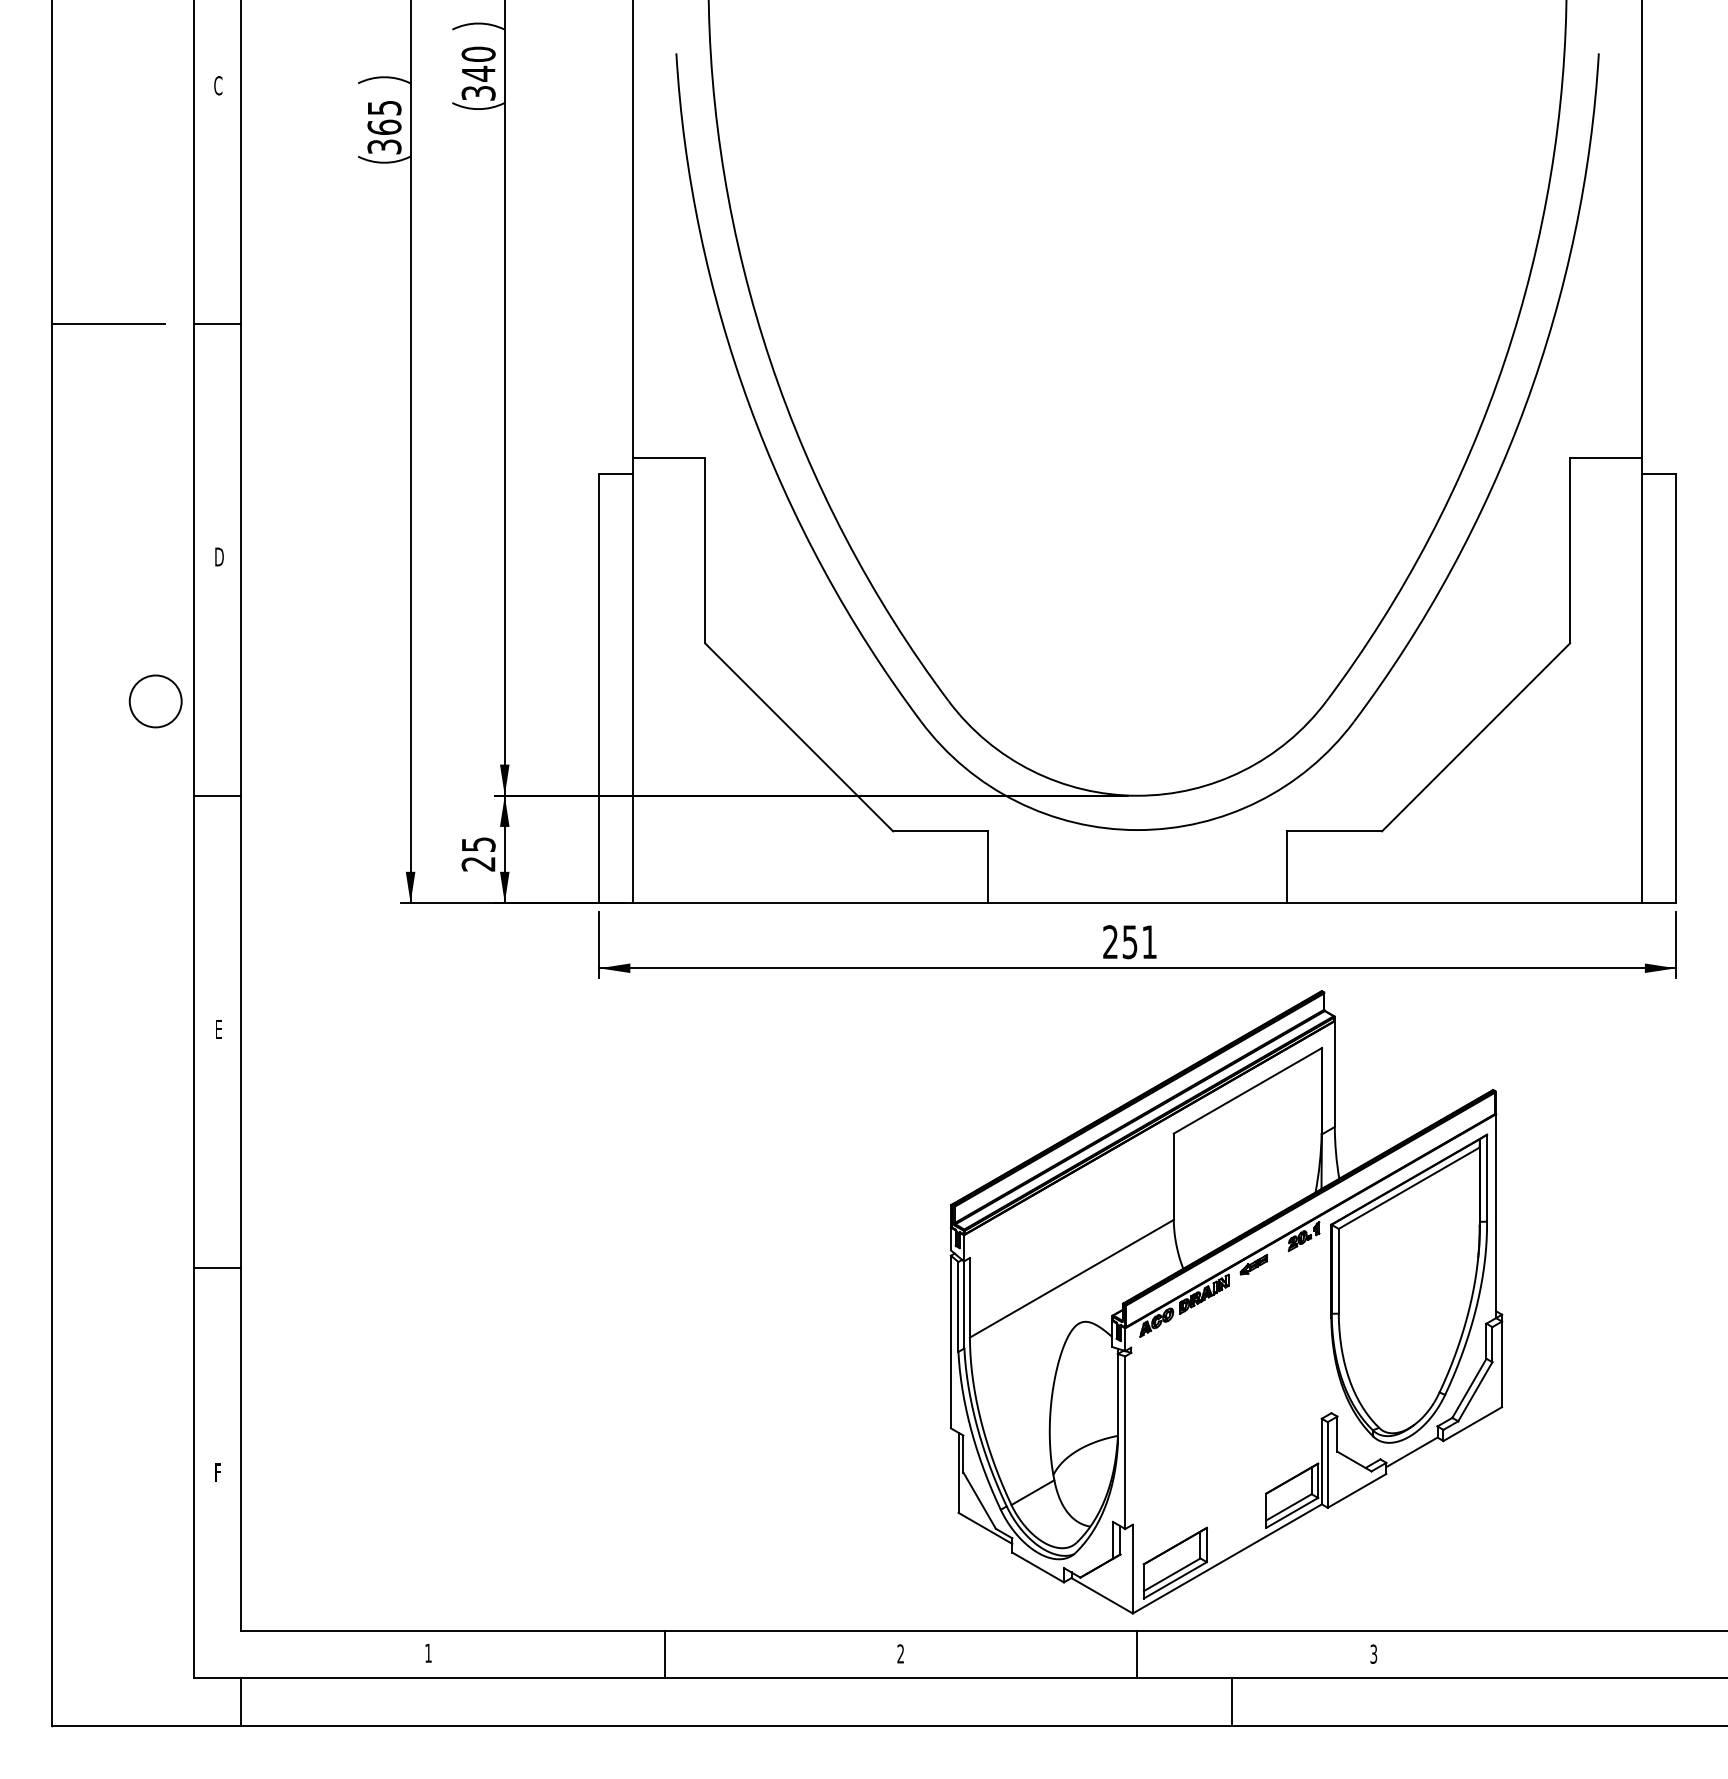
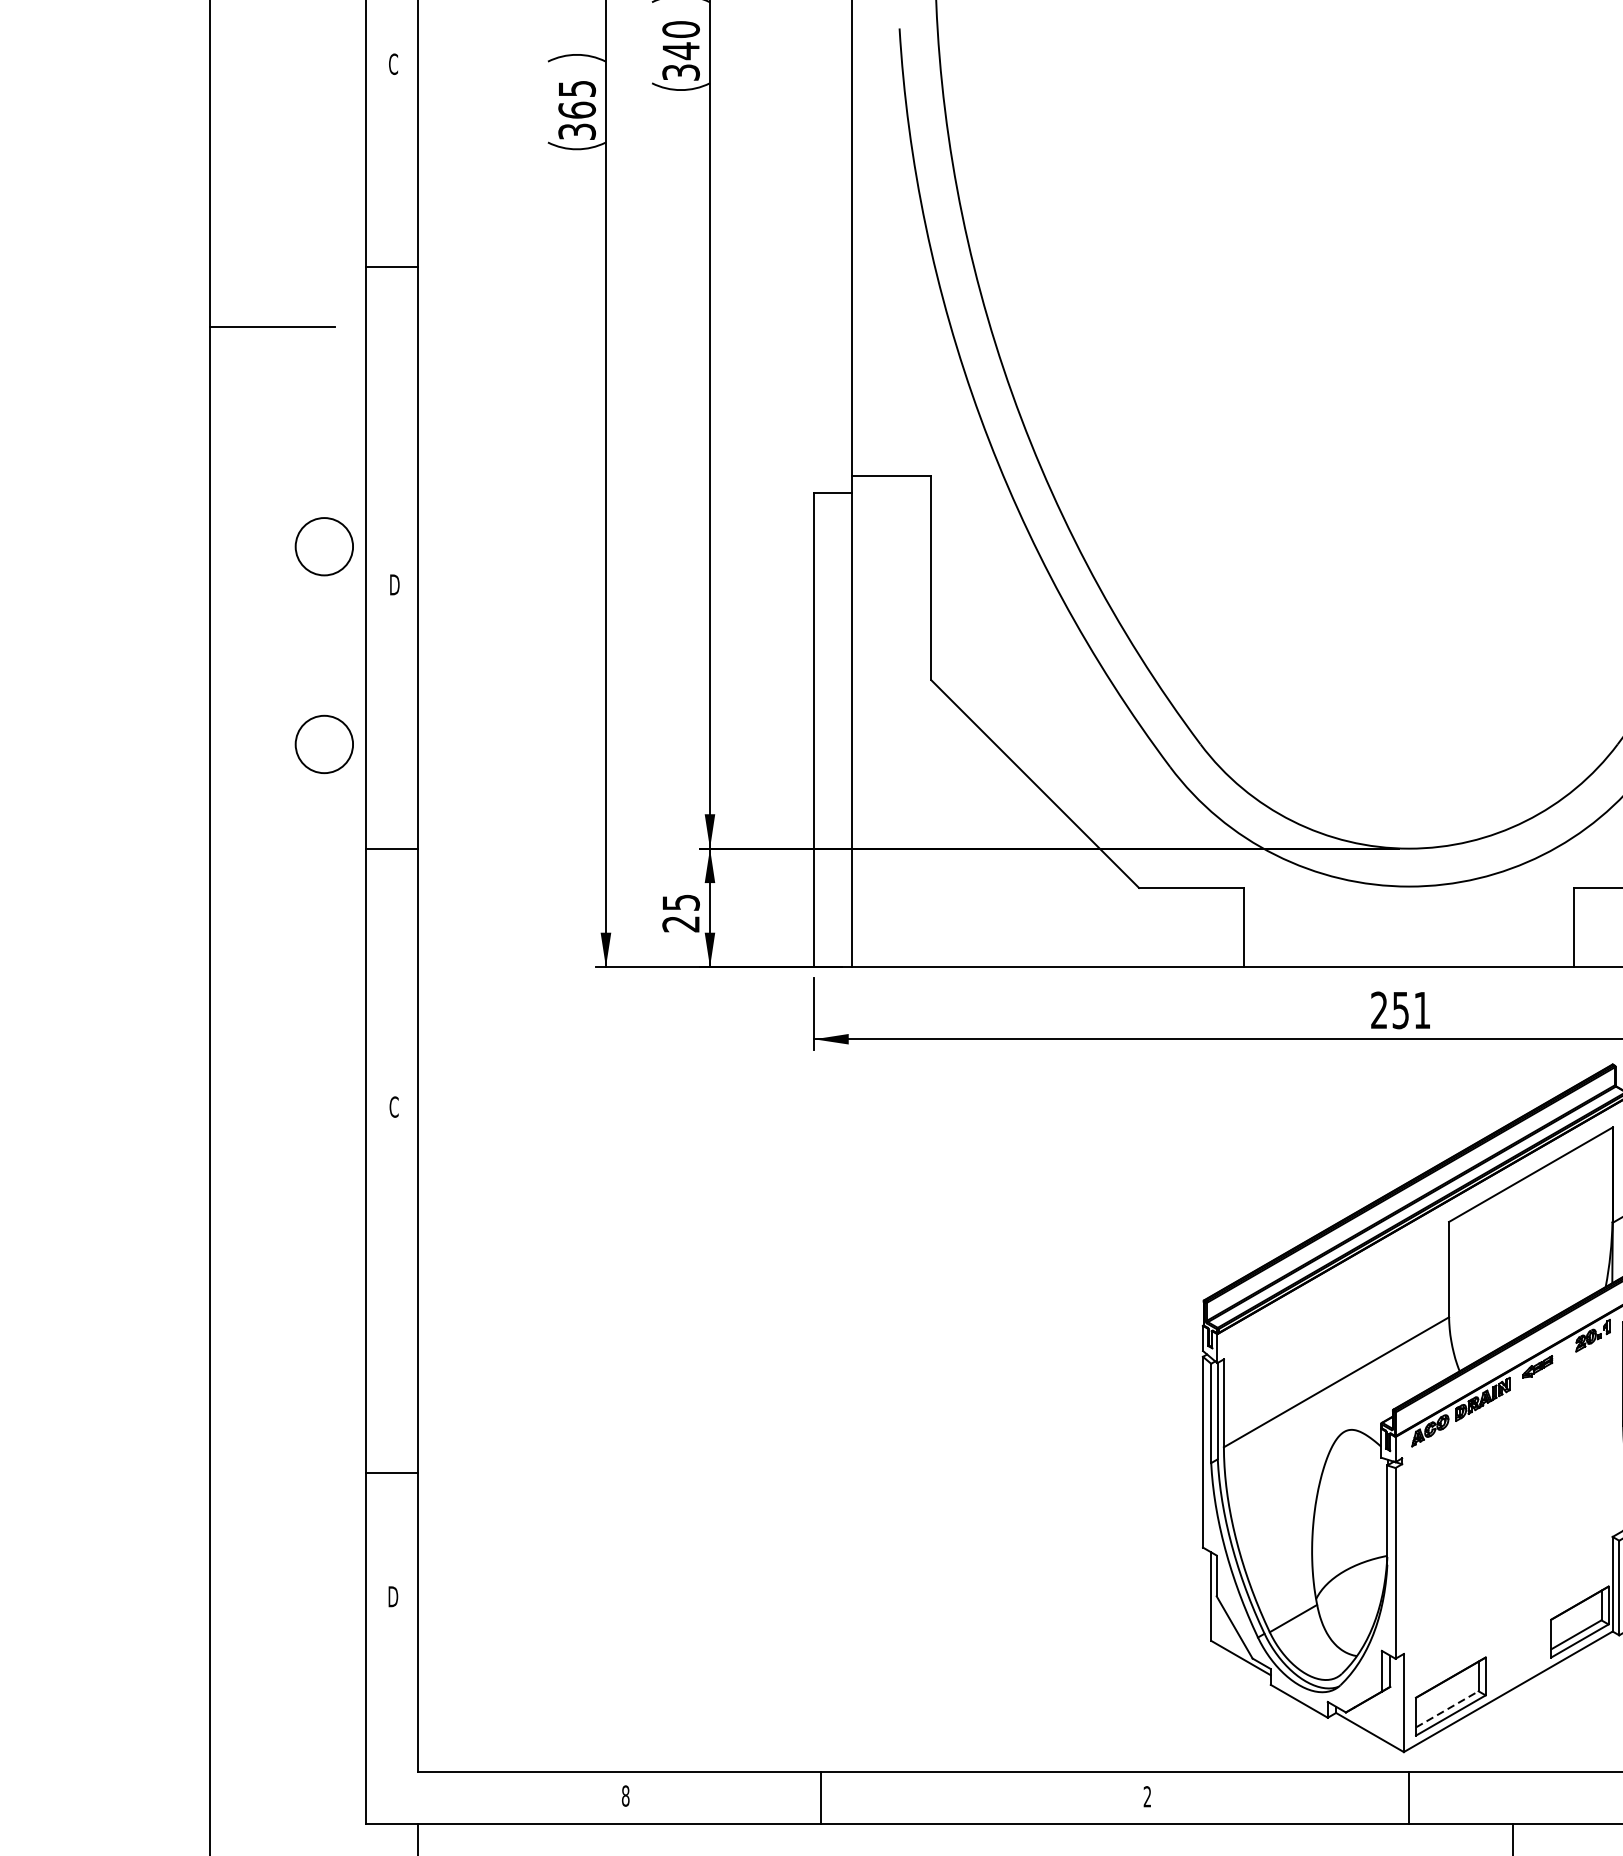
line: (216, 323) -> (391, 266), moved
circle: (155, 522) -> (324, 546), added
text: (218, 1029) -> (393, 1106), E -> C
line: (216, 1267) -> (391, 1472), moved
text: (218, 1472) -> (393, 1596), F -> D
line: (1172, 1574) -> (1447, 1709), solid -> dashed
text: (428, 1652) -> (625, 1795), 1 -> 8
line: (665, 1654) -> (821, 1797), moved

